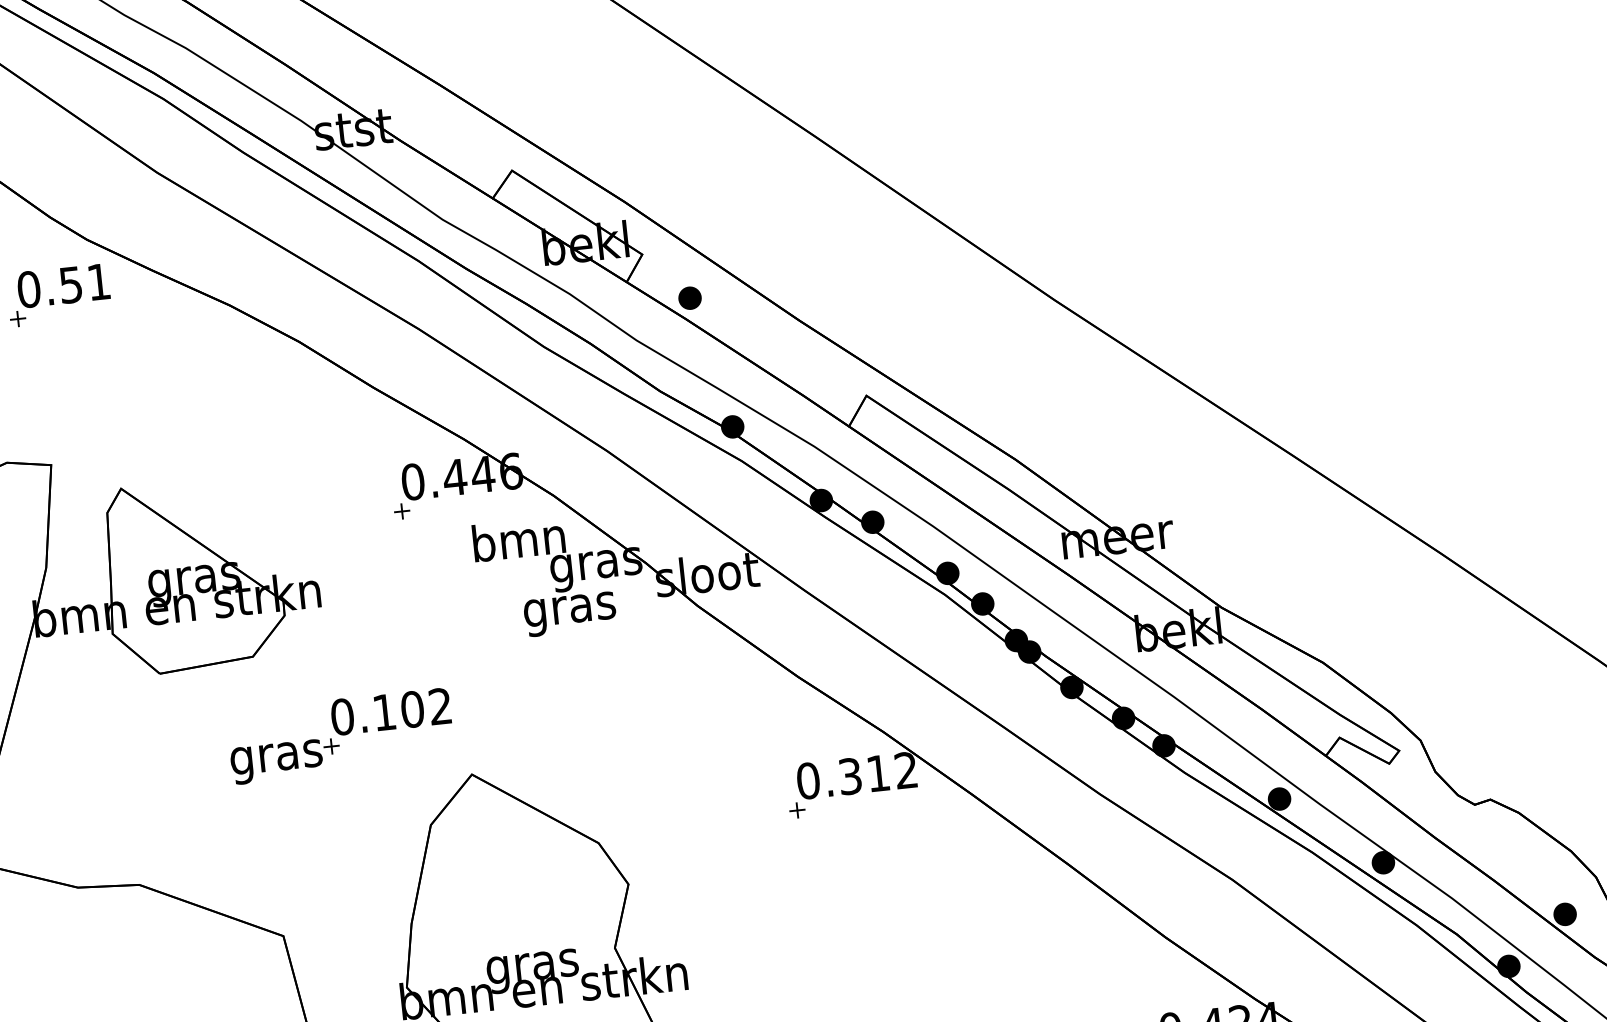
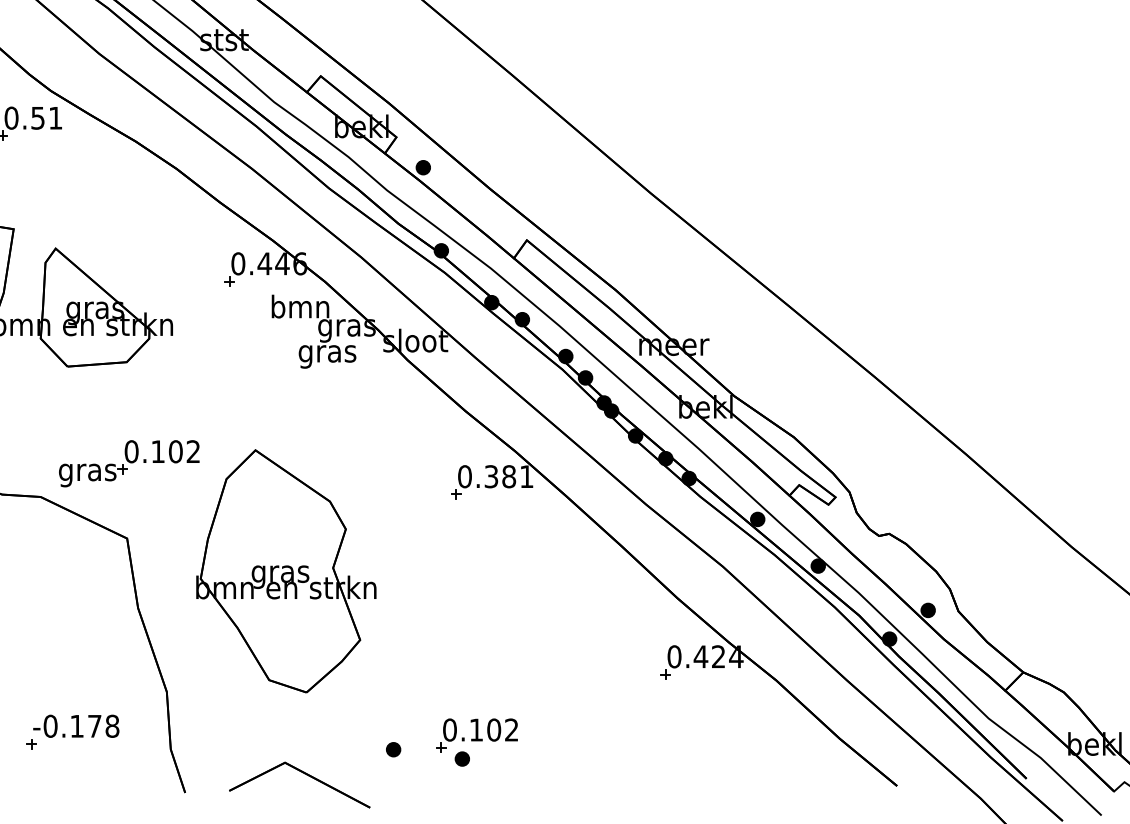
part: (341, 735) -> (129, 463), moved
text: (891, 771) -> (517, 476), 0.312 -> 0.381

